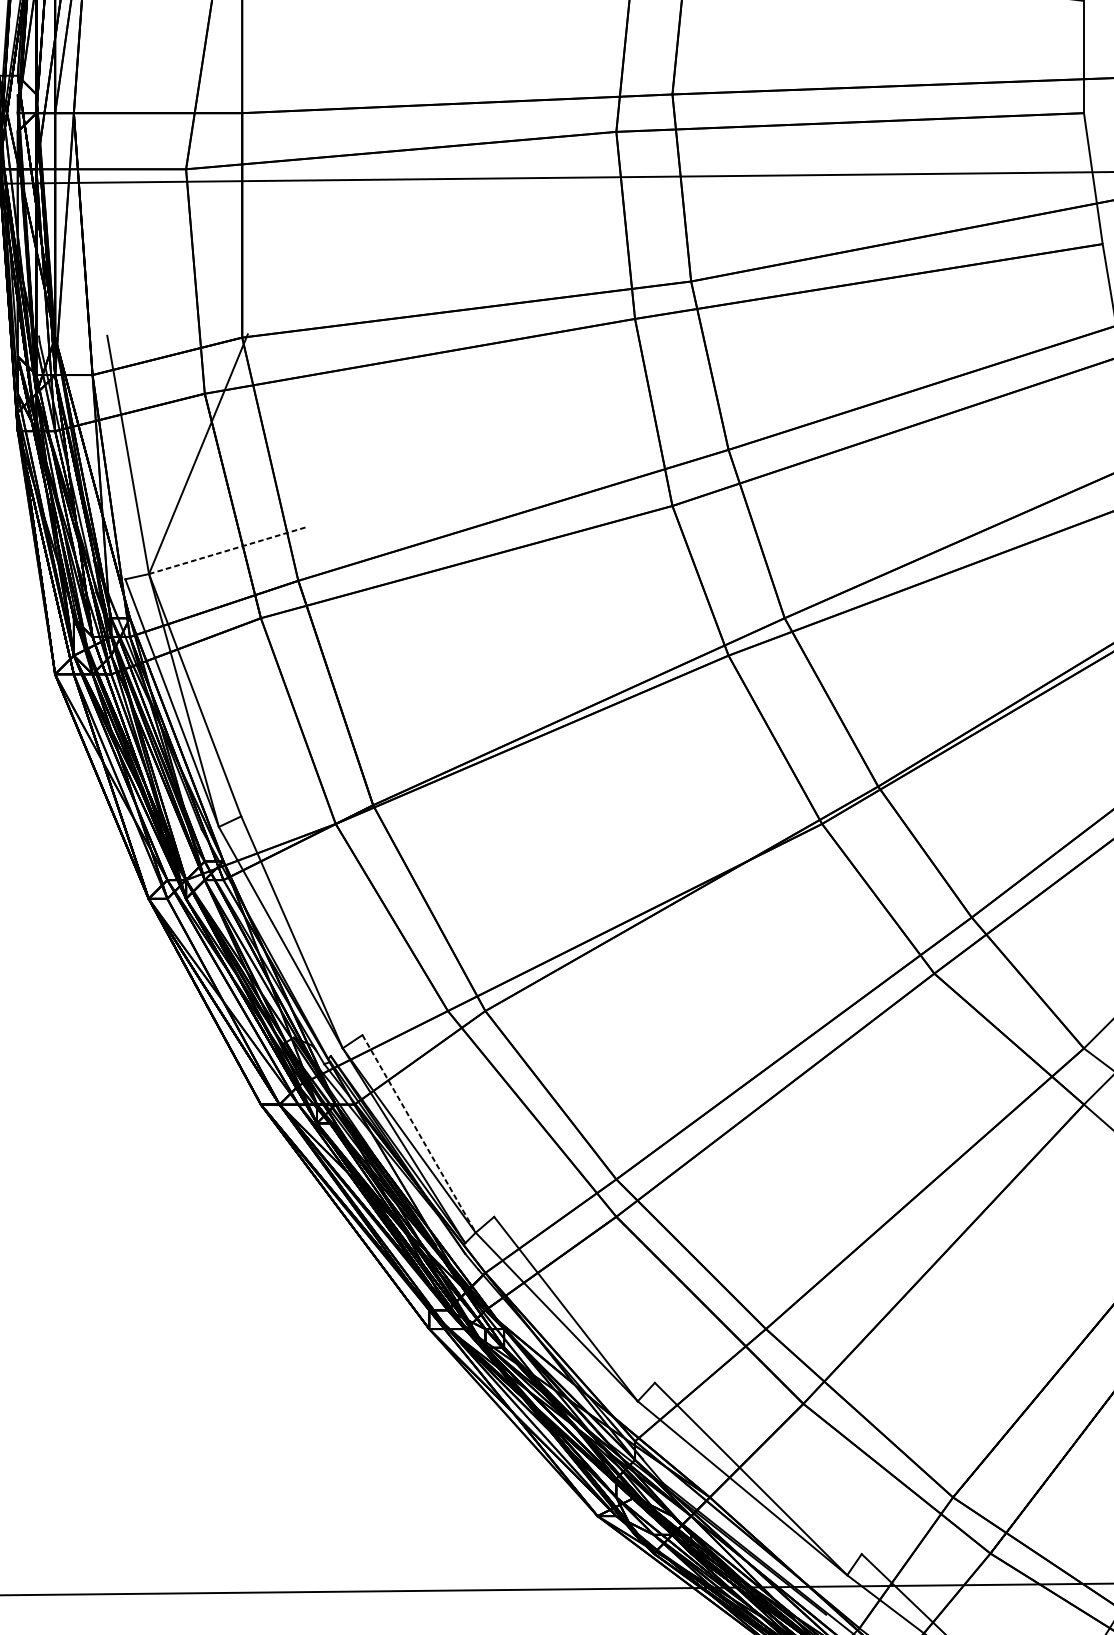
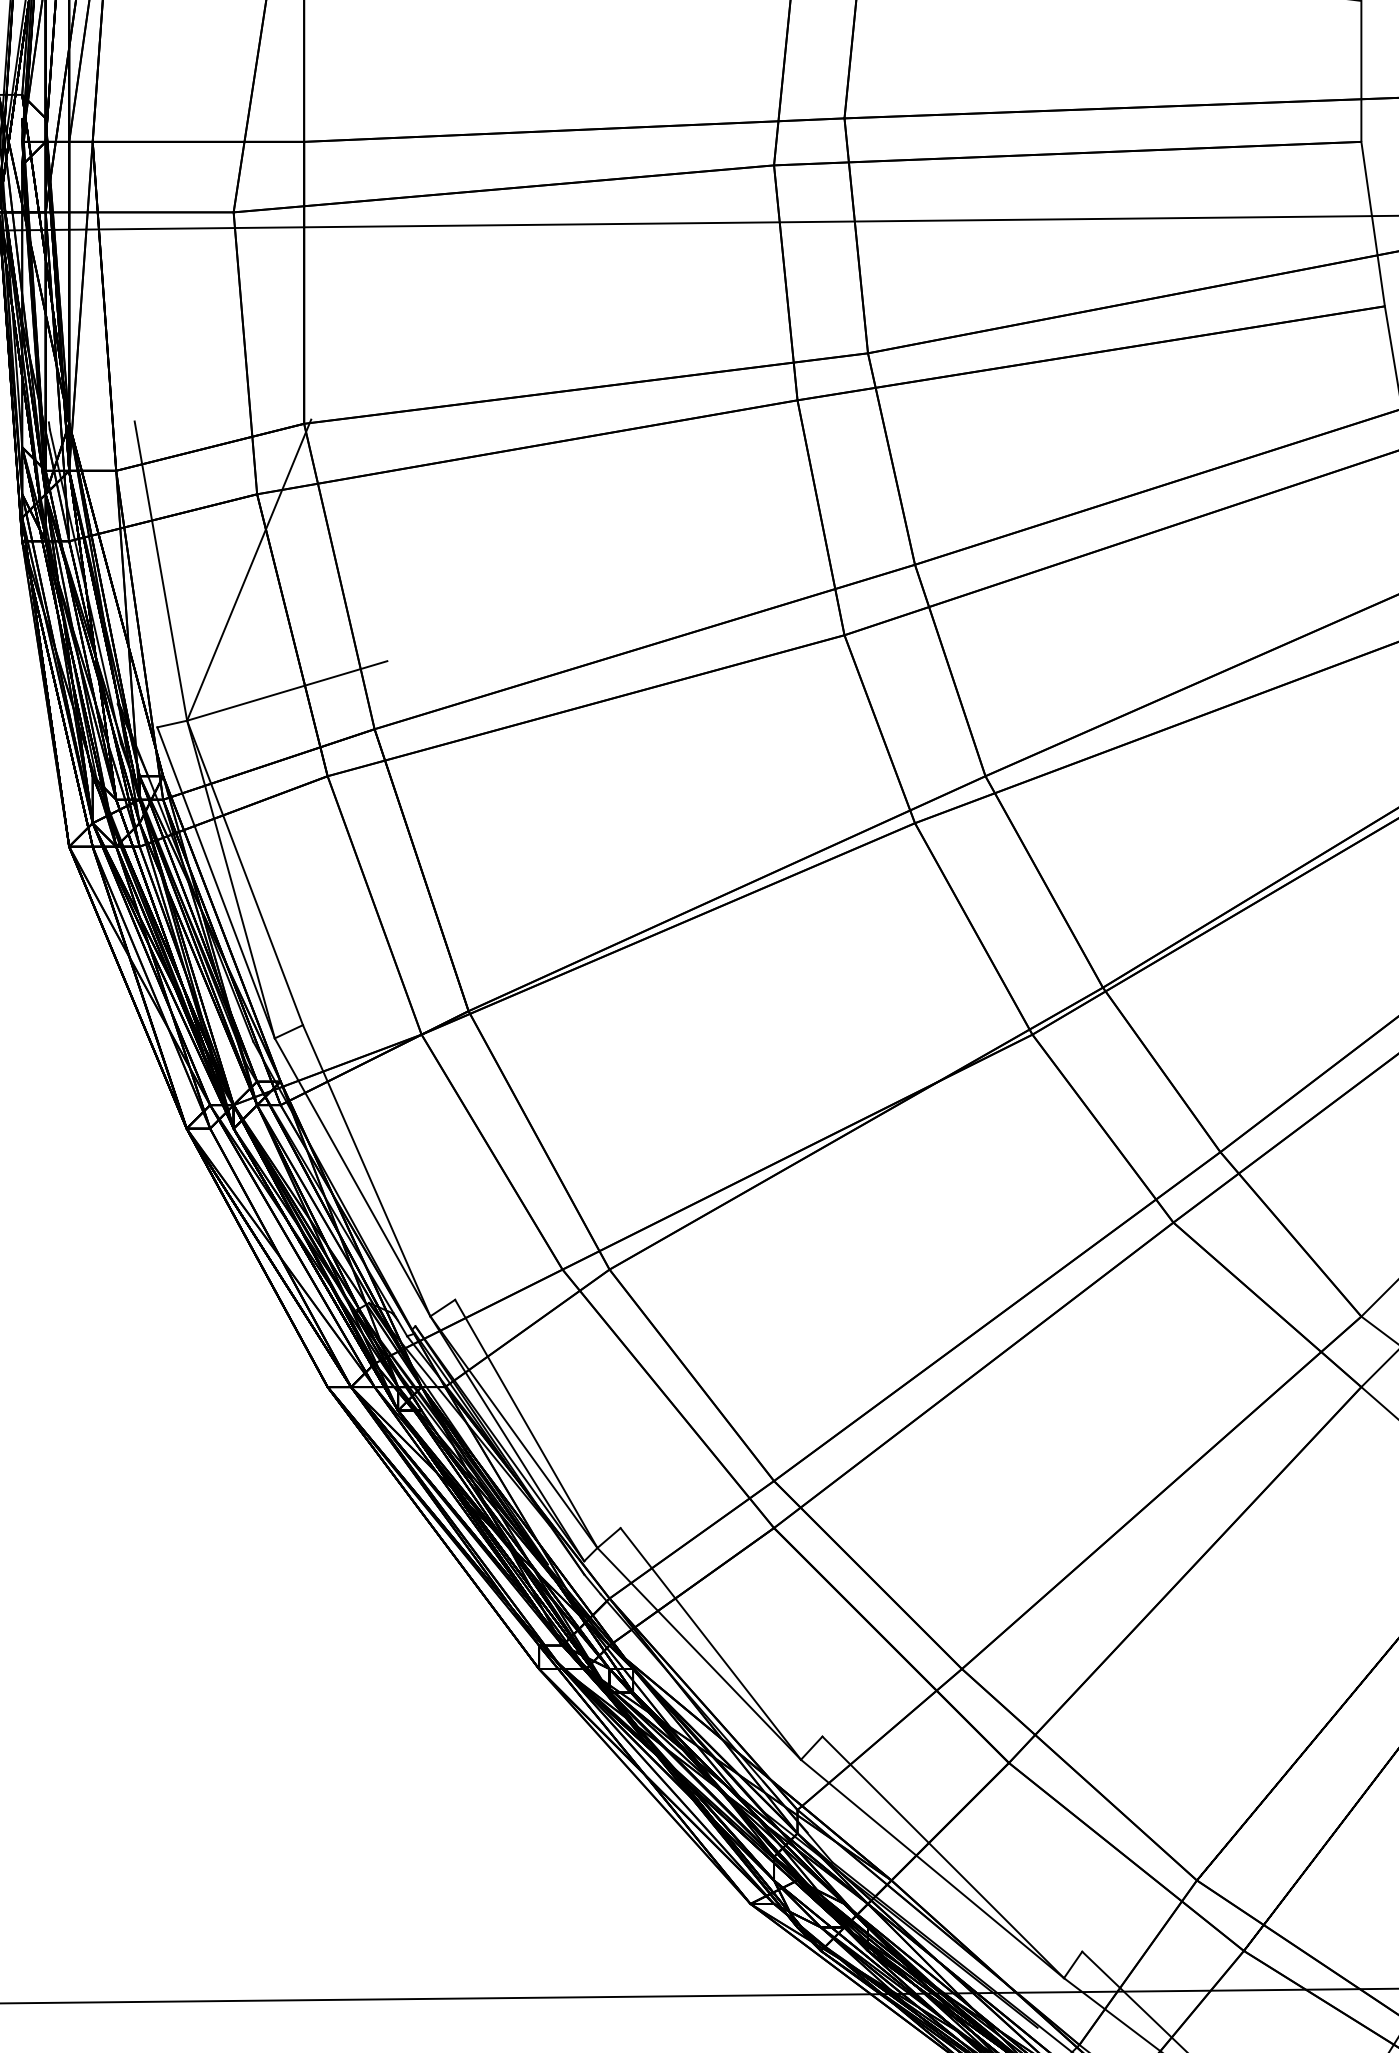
line: (228, 549) -> (287, 690), dashed -> solid
line: (419, 1134) -> (526, 1424), dashed -> solid

